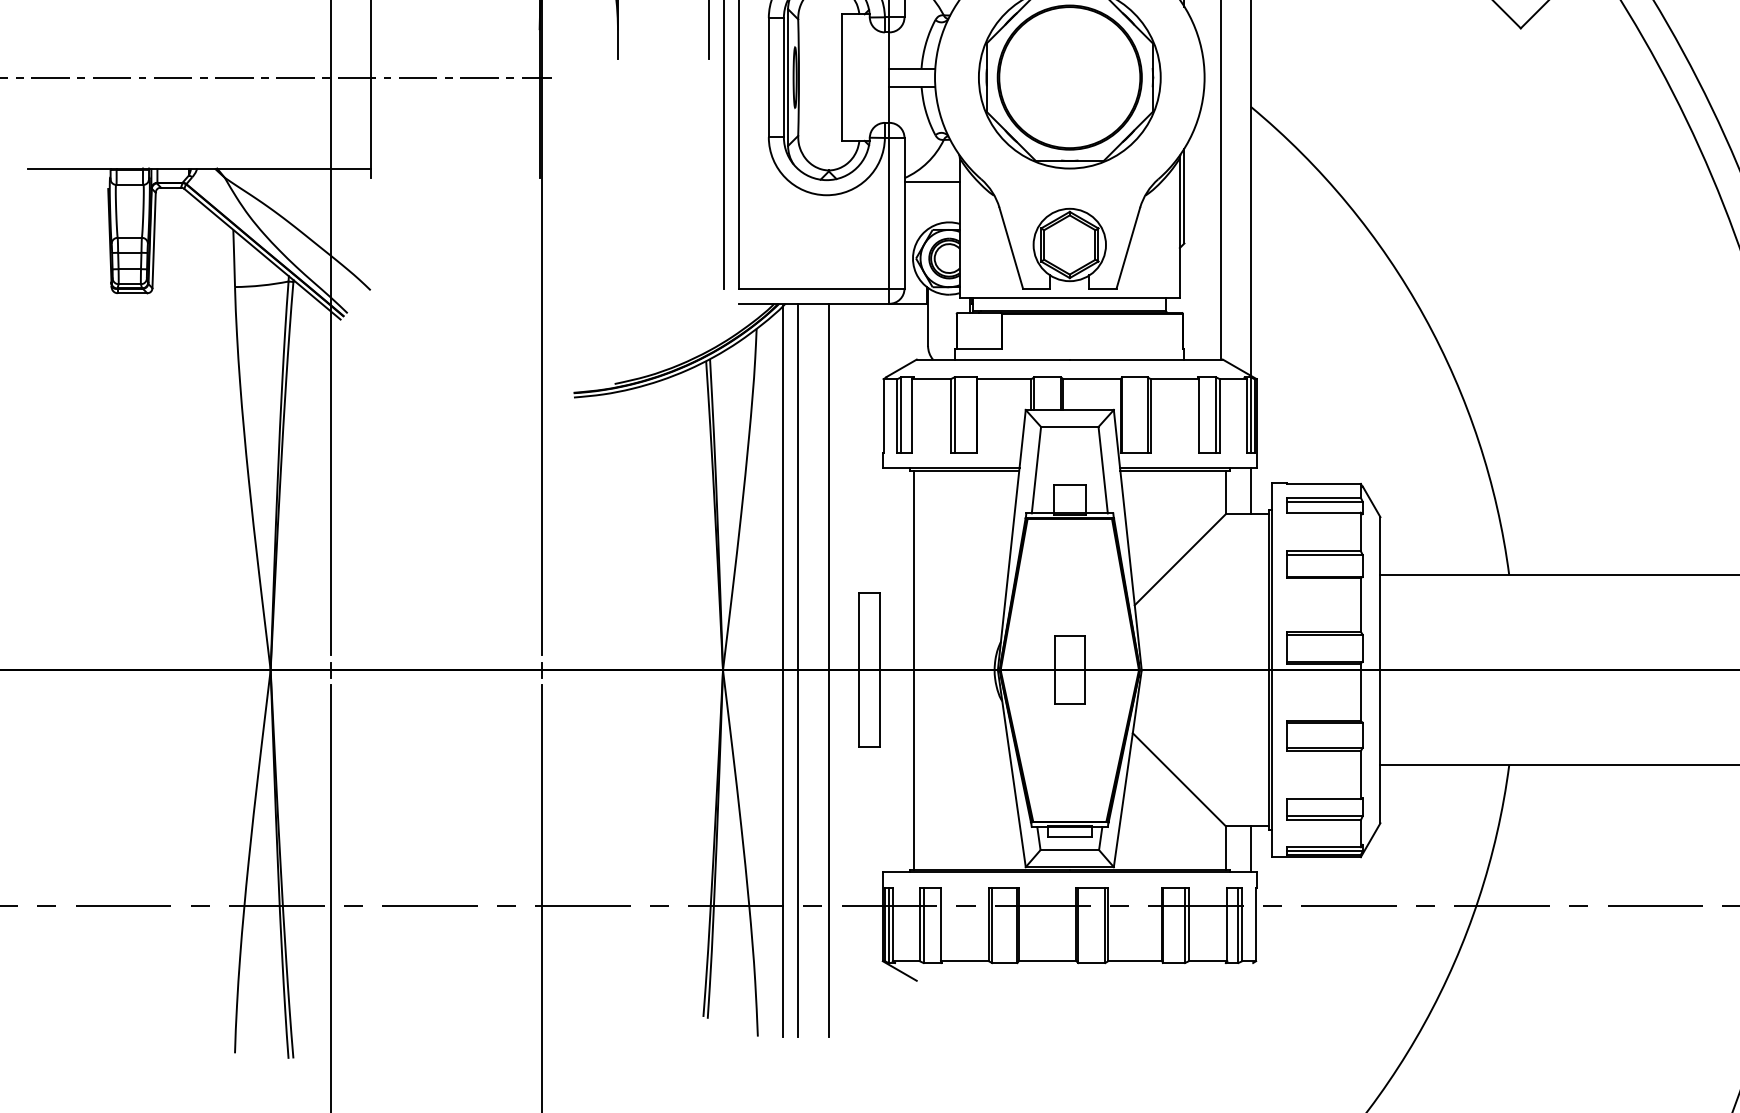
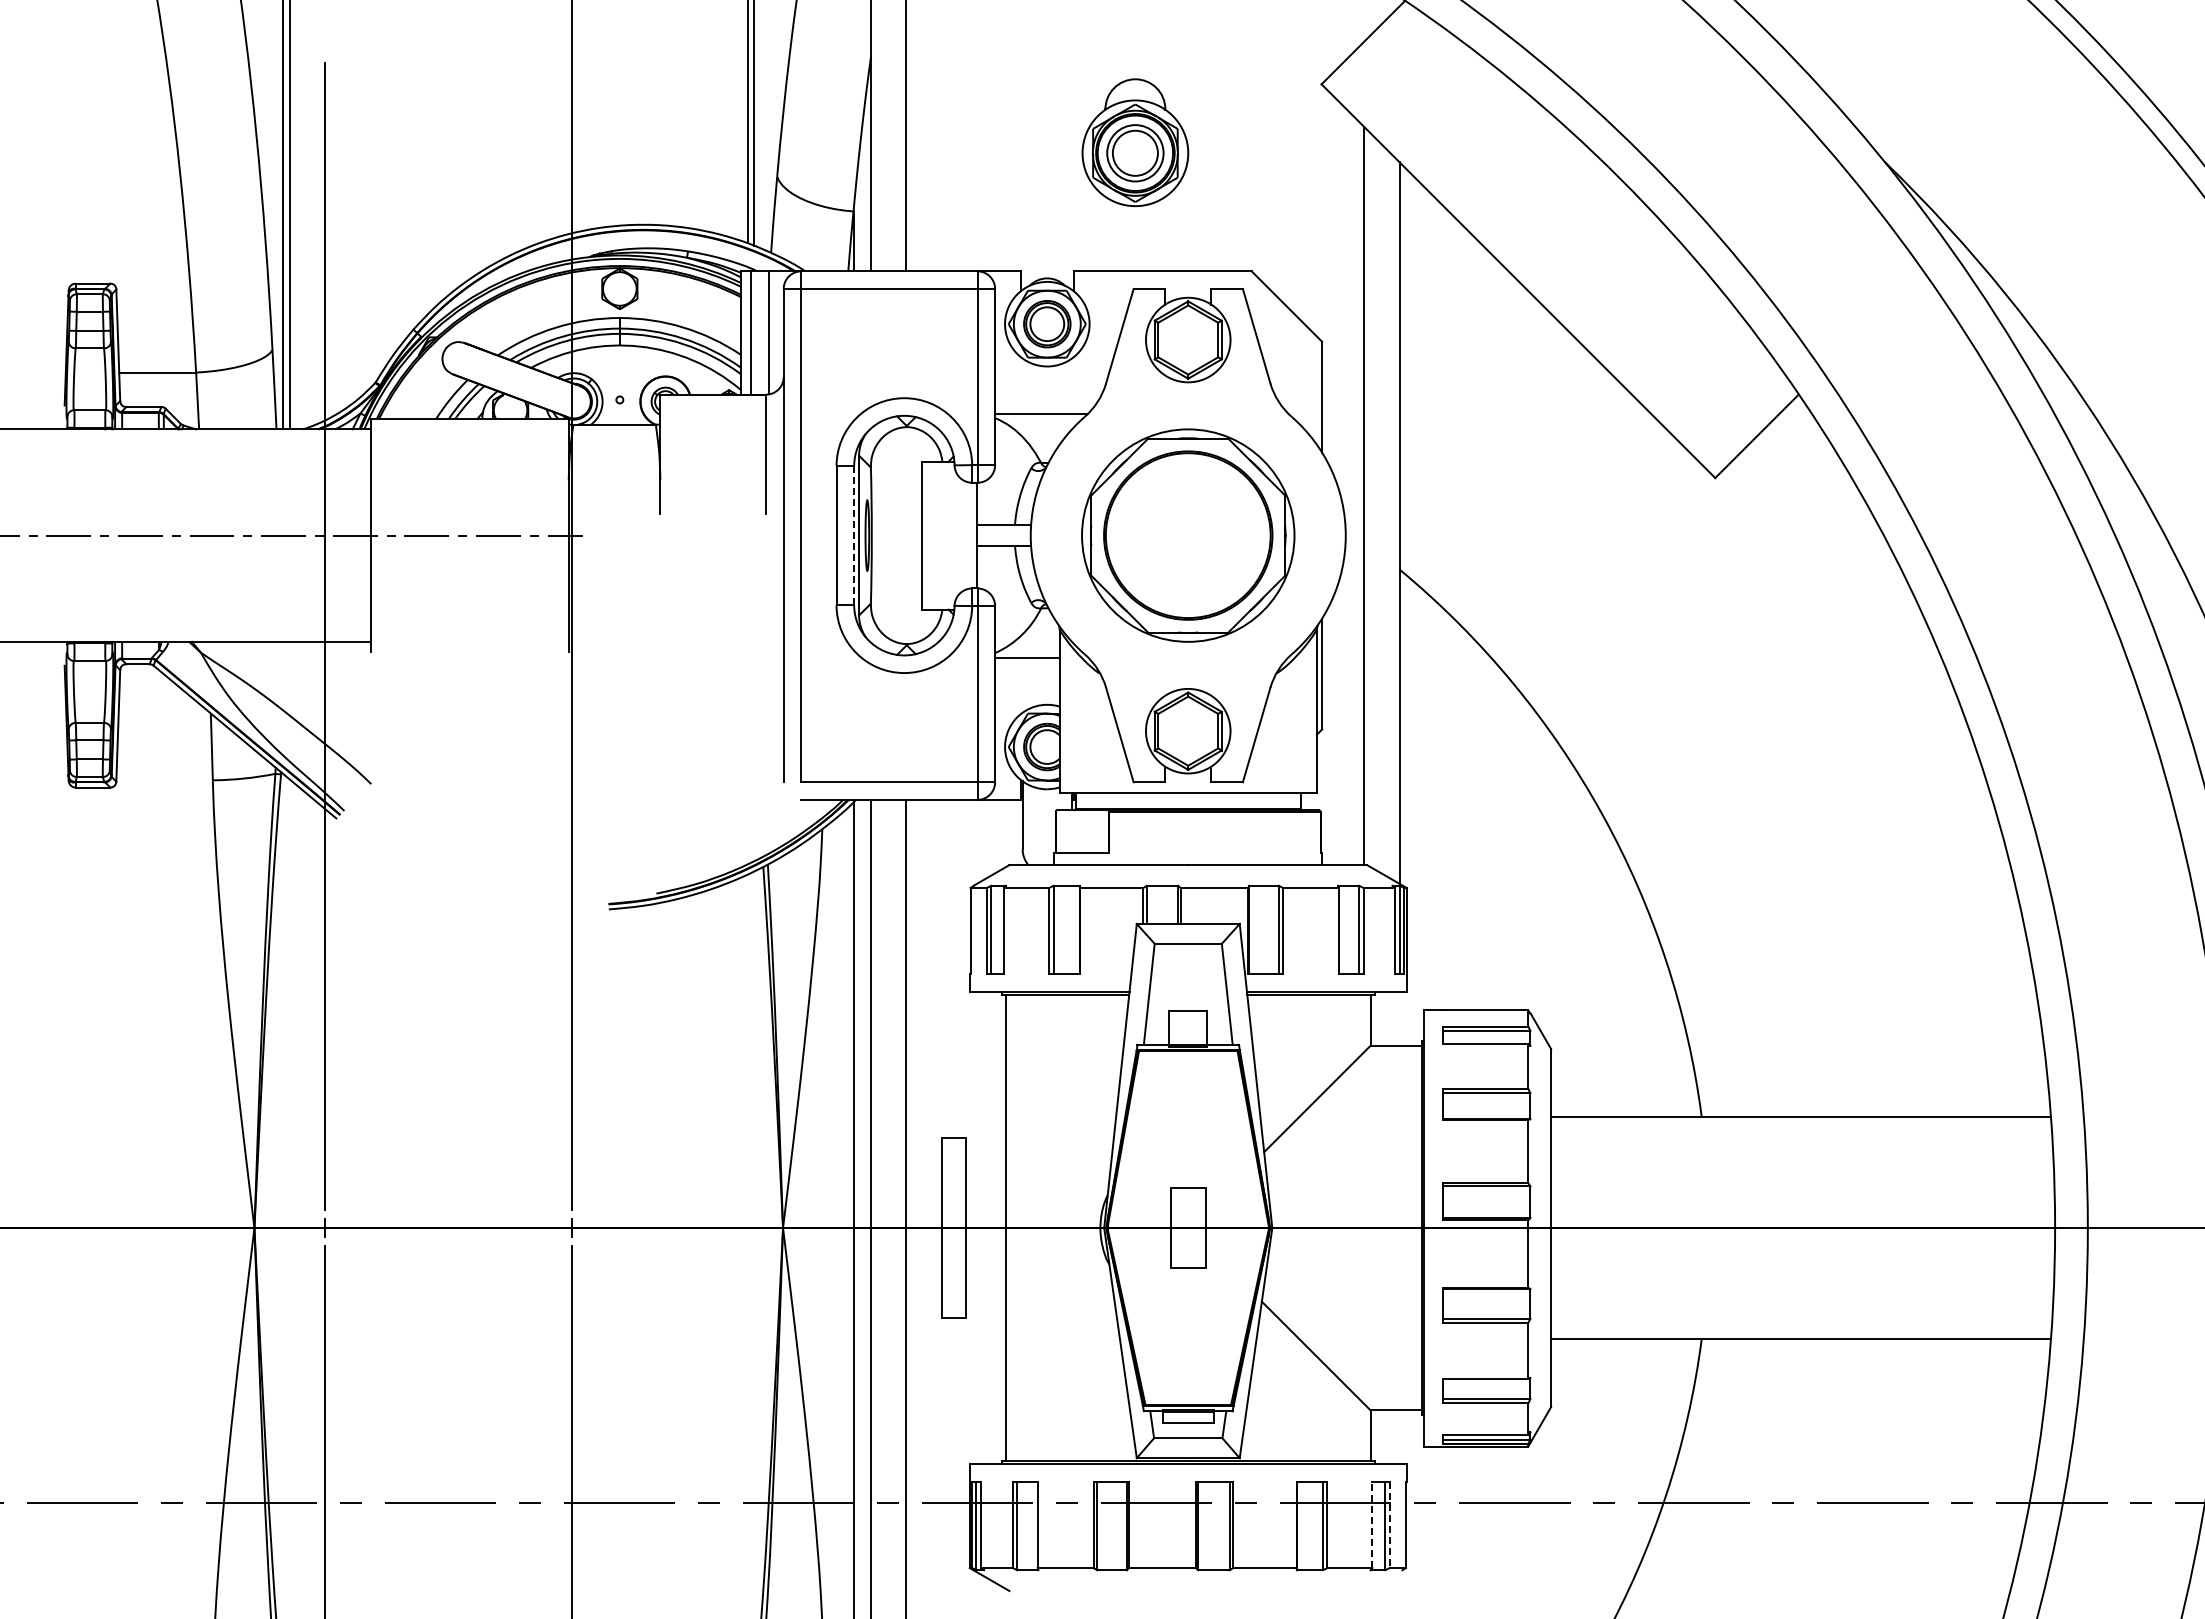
line: (784, 77) -> (854, 535), solid -> dashed
line: (1250, 490) -> (1399, 1018), removed
line: (1250, 849) -> (1399, 1437), removed
line: (1227, 924) -> (1372, 1525), solid -> dashed
line: (1242, 924) -> (1389, 1525), solid -> dashed

